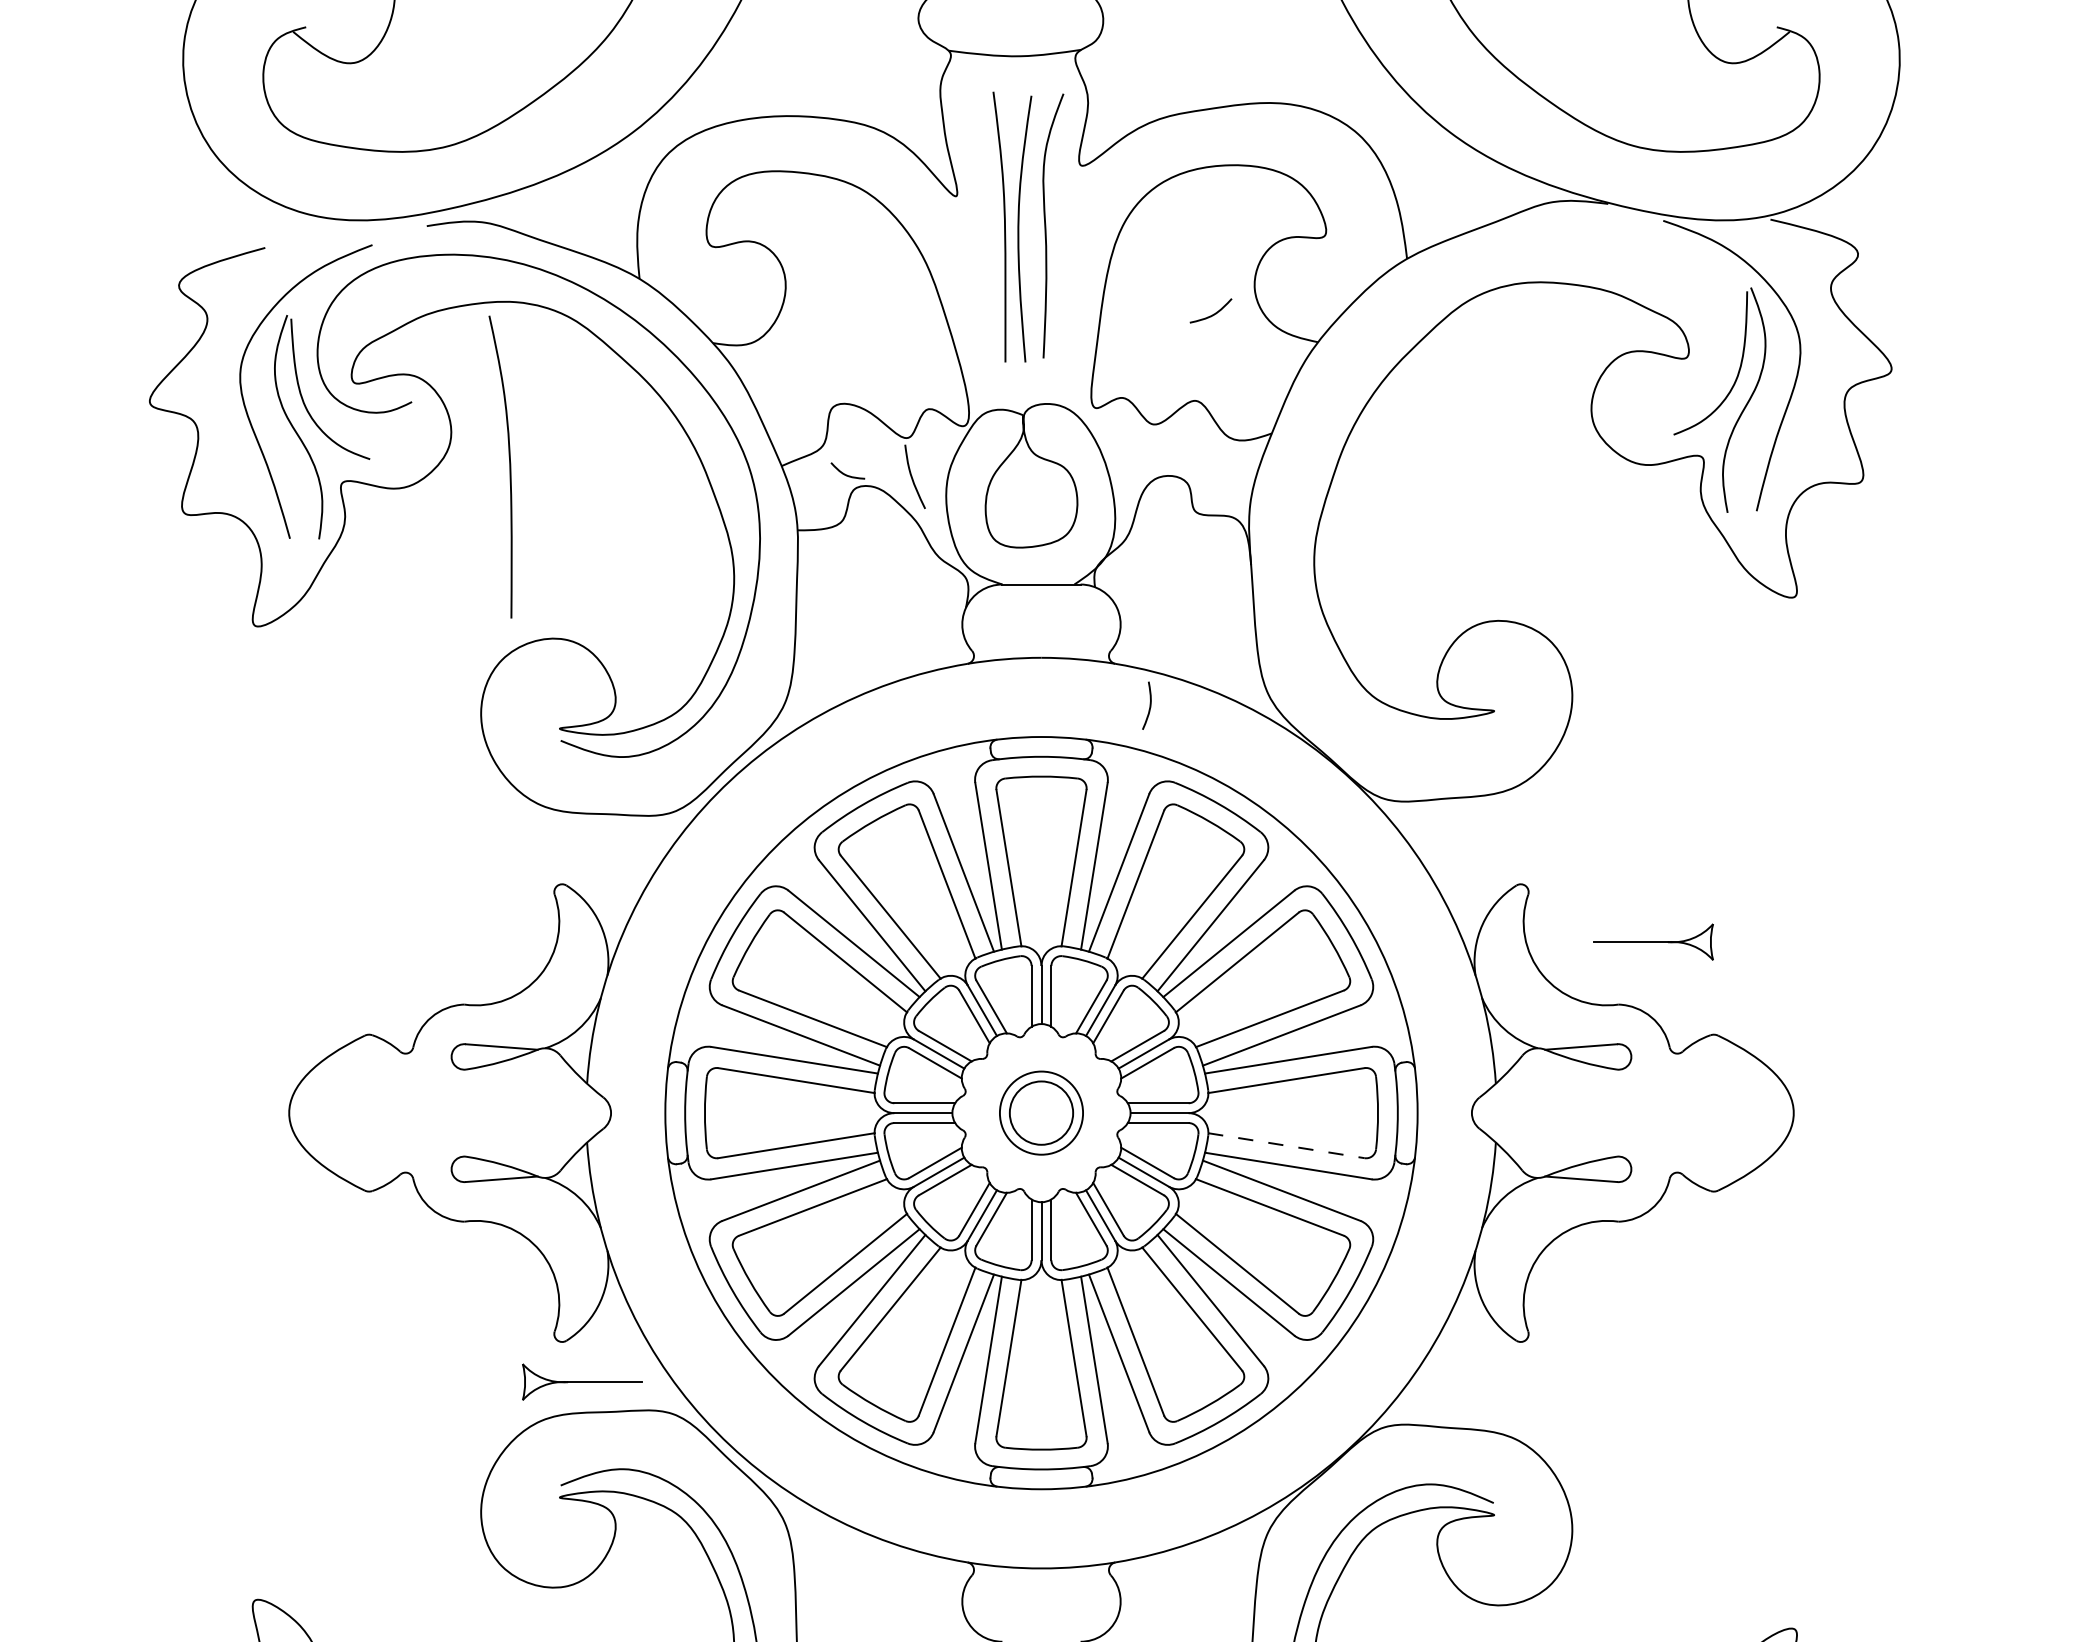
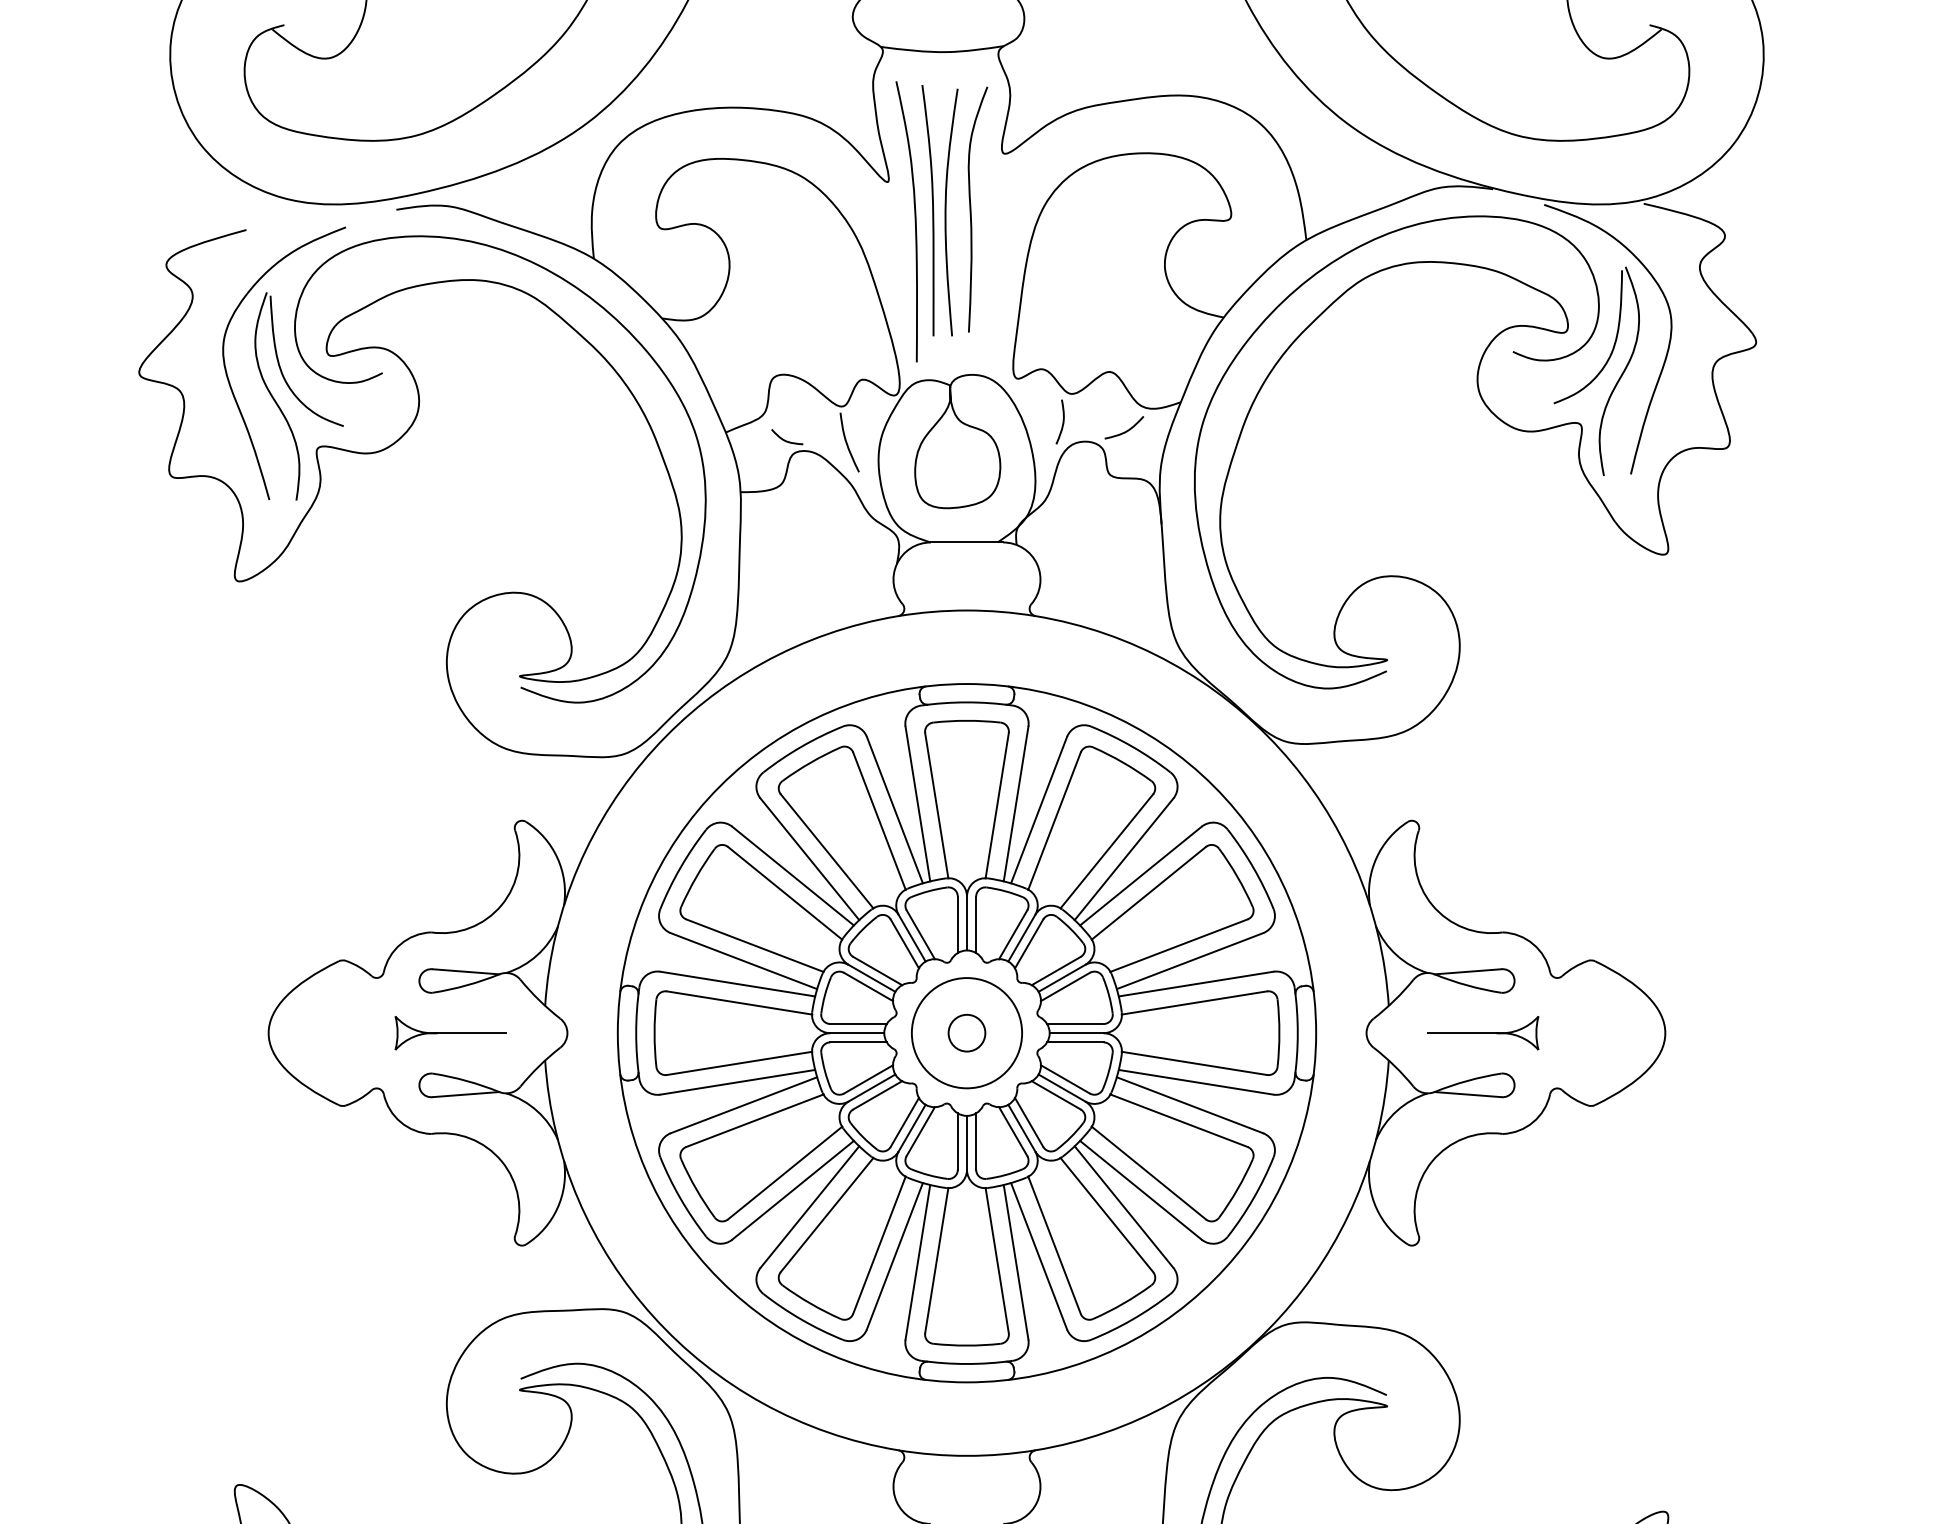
curve: (1213, 313) -> (1126, 430), moved
curve: (1629, 380) -> (1512, 353), added
curve: (509, 466) -> (915, 221), moved
curve: (1149, 705) -> (1062, 421), moved
part: (1653, 941) -> (1483, 1032), moved
circle: (1041, 1112) -> (967, 1032), size x0.62
circle: (1041, 1112) -> (967, 1032), size x1.43
line: (1286, 1145) -> (1194, 1063), dashed -> solid
part: (582, 1381) -> (450, 1032), moved

